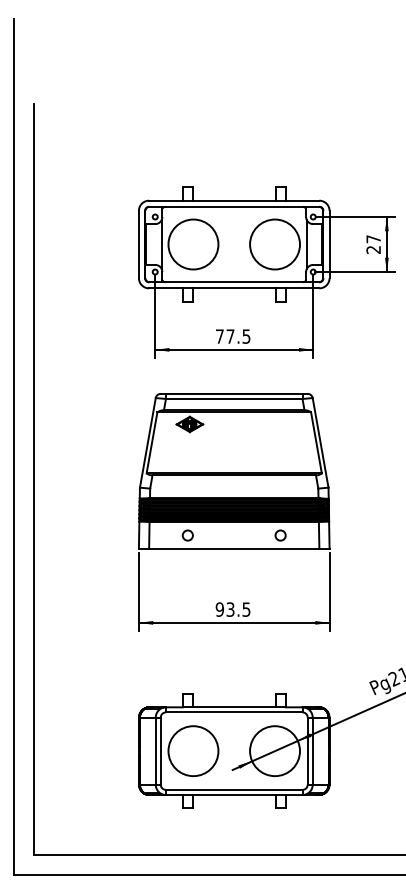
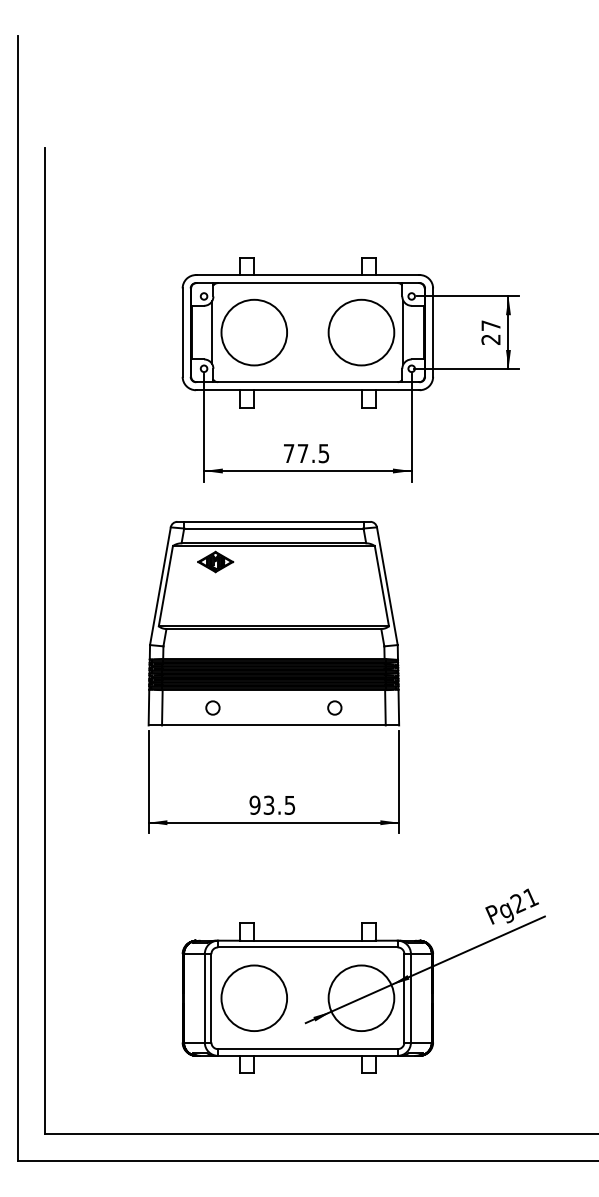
part: (233, 512) -> (273, 677), moved

